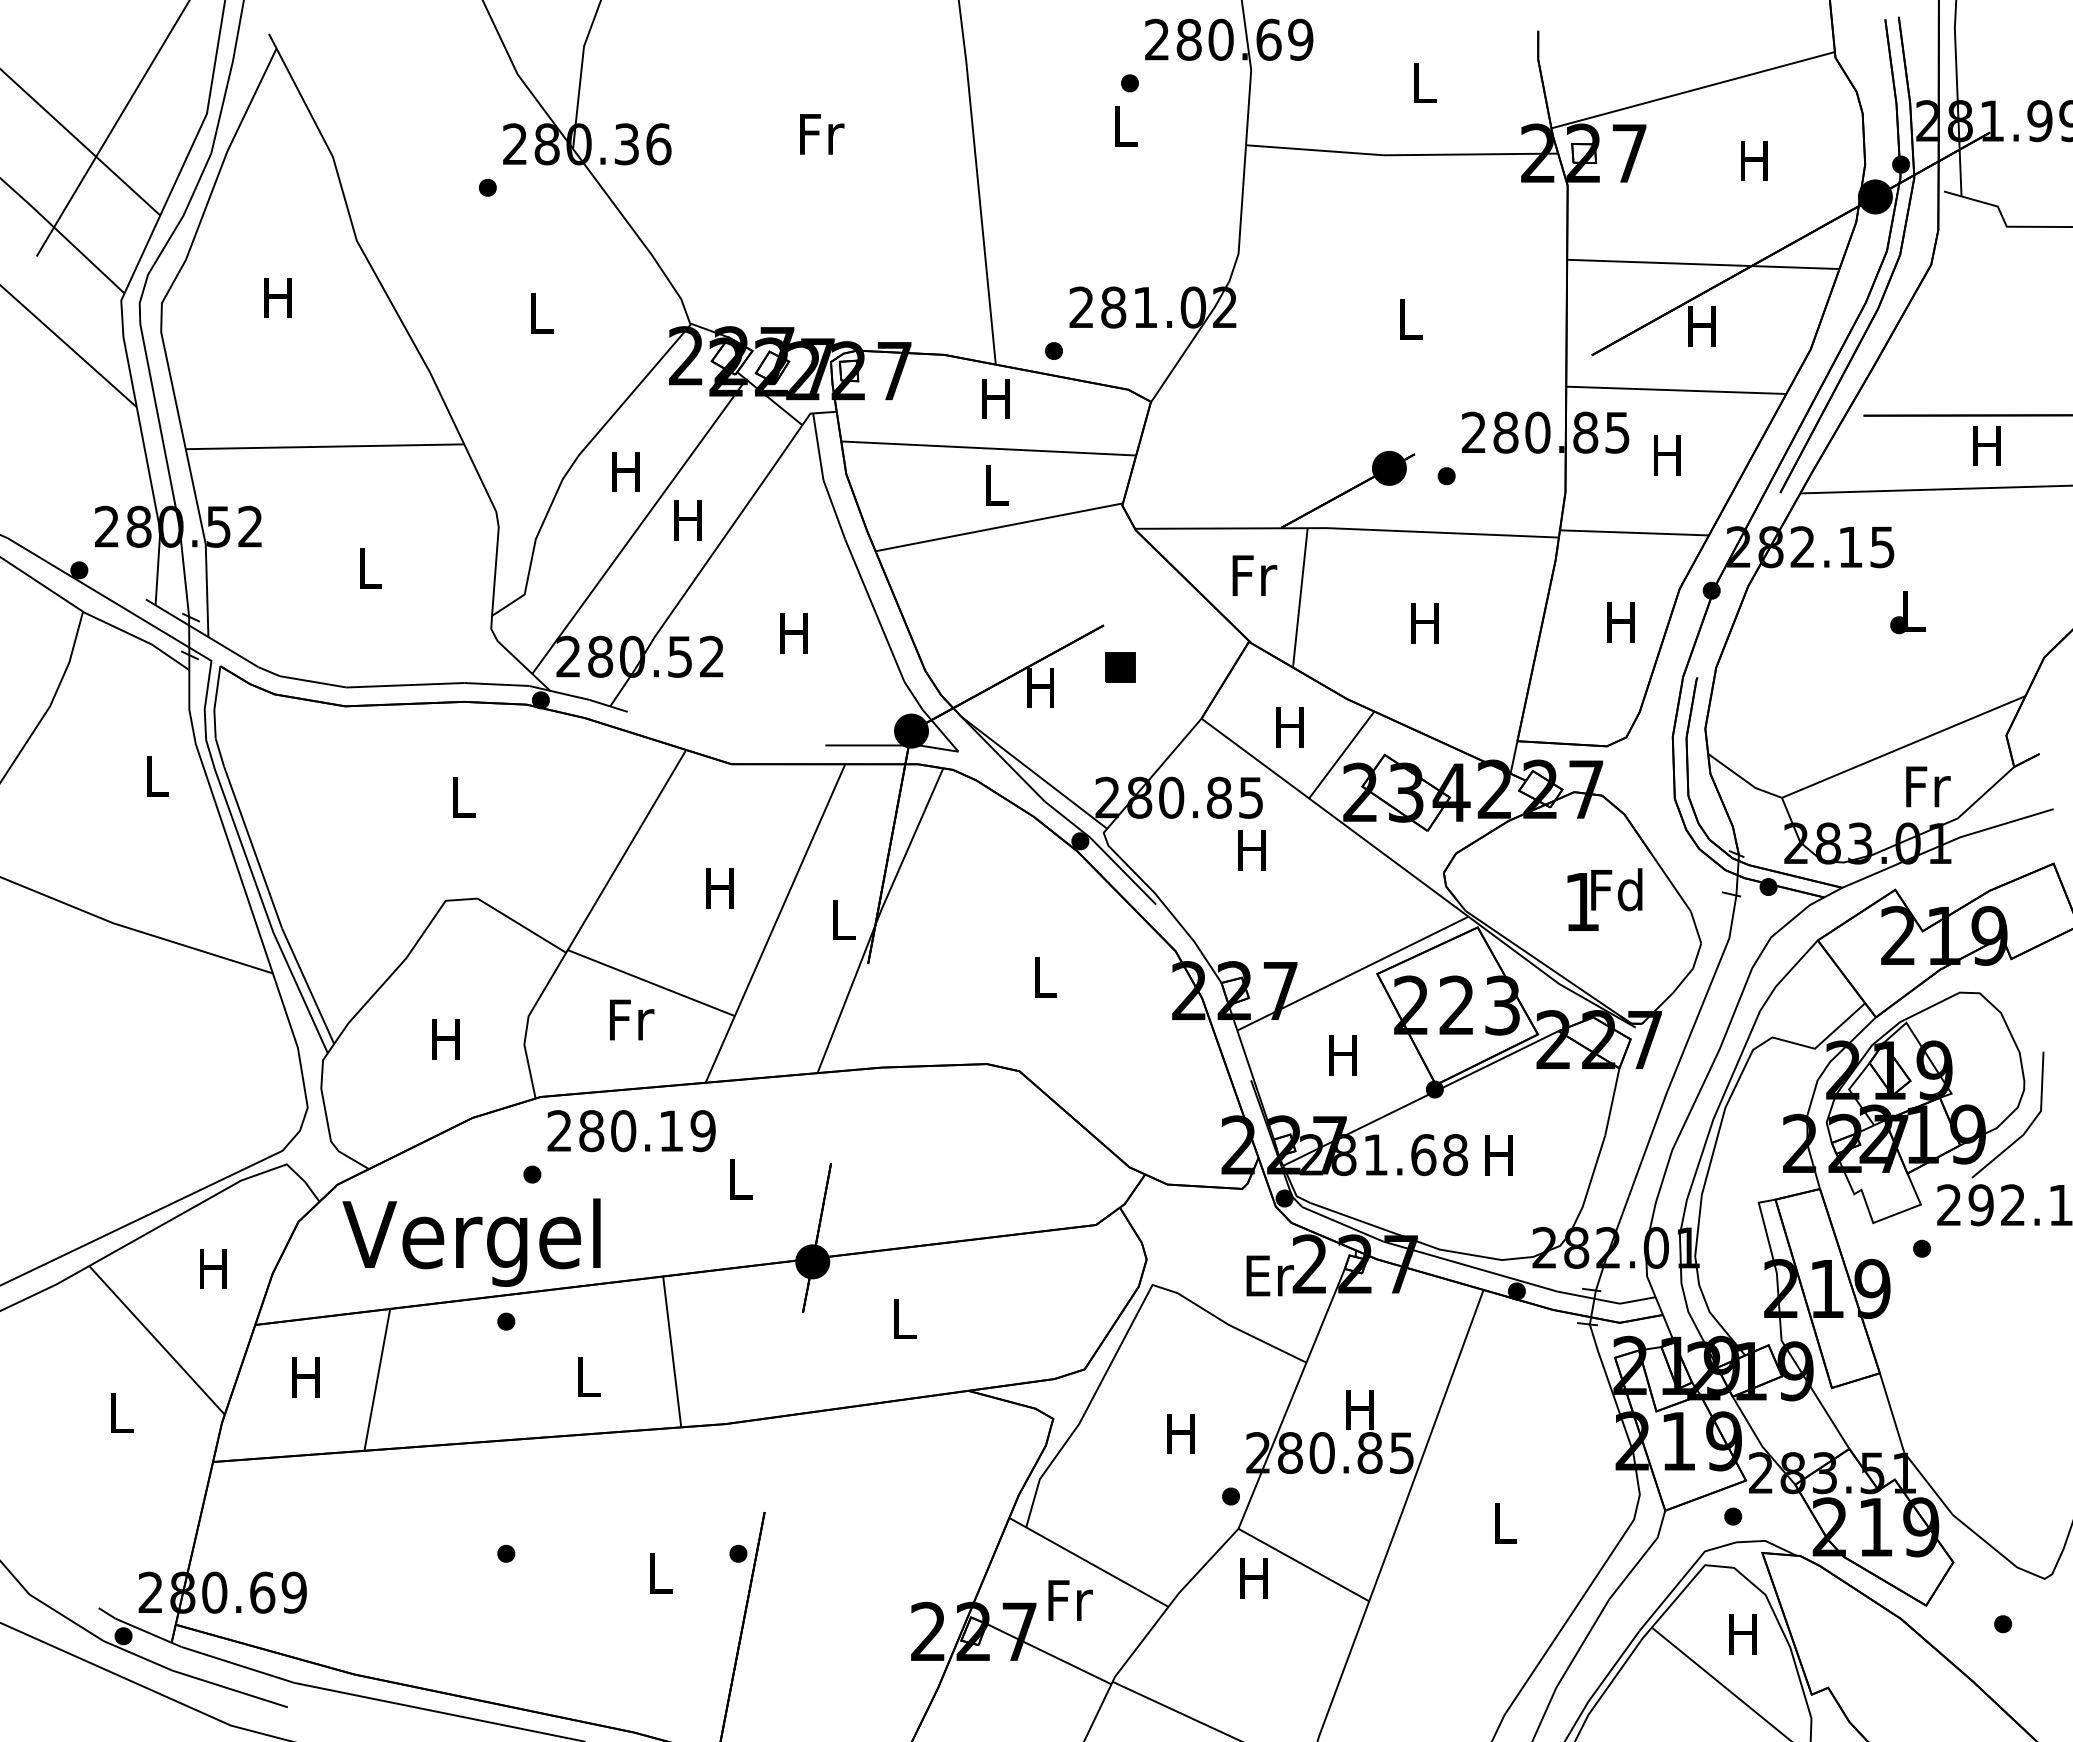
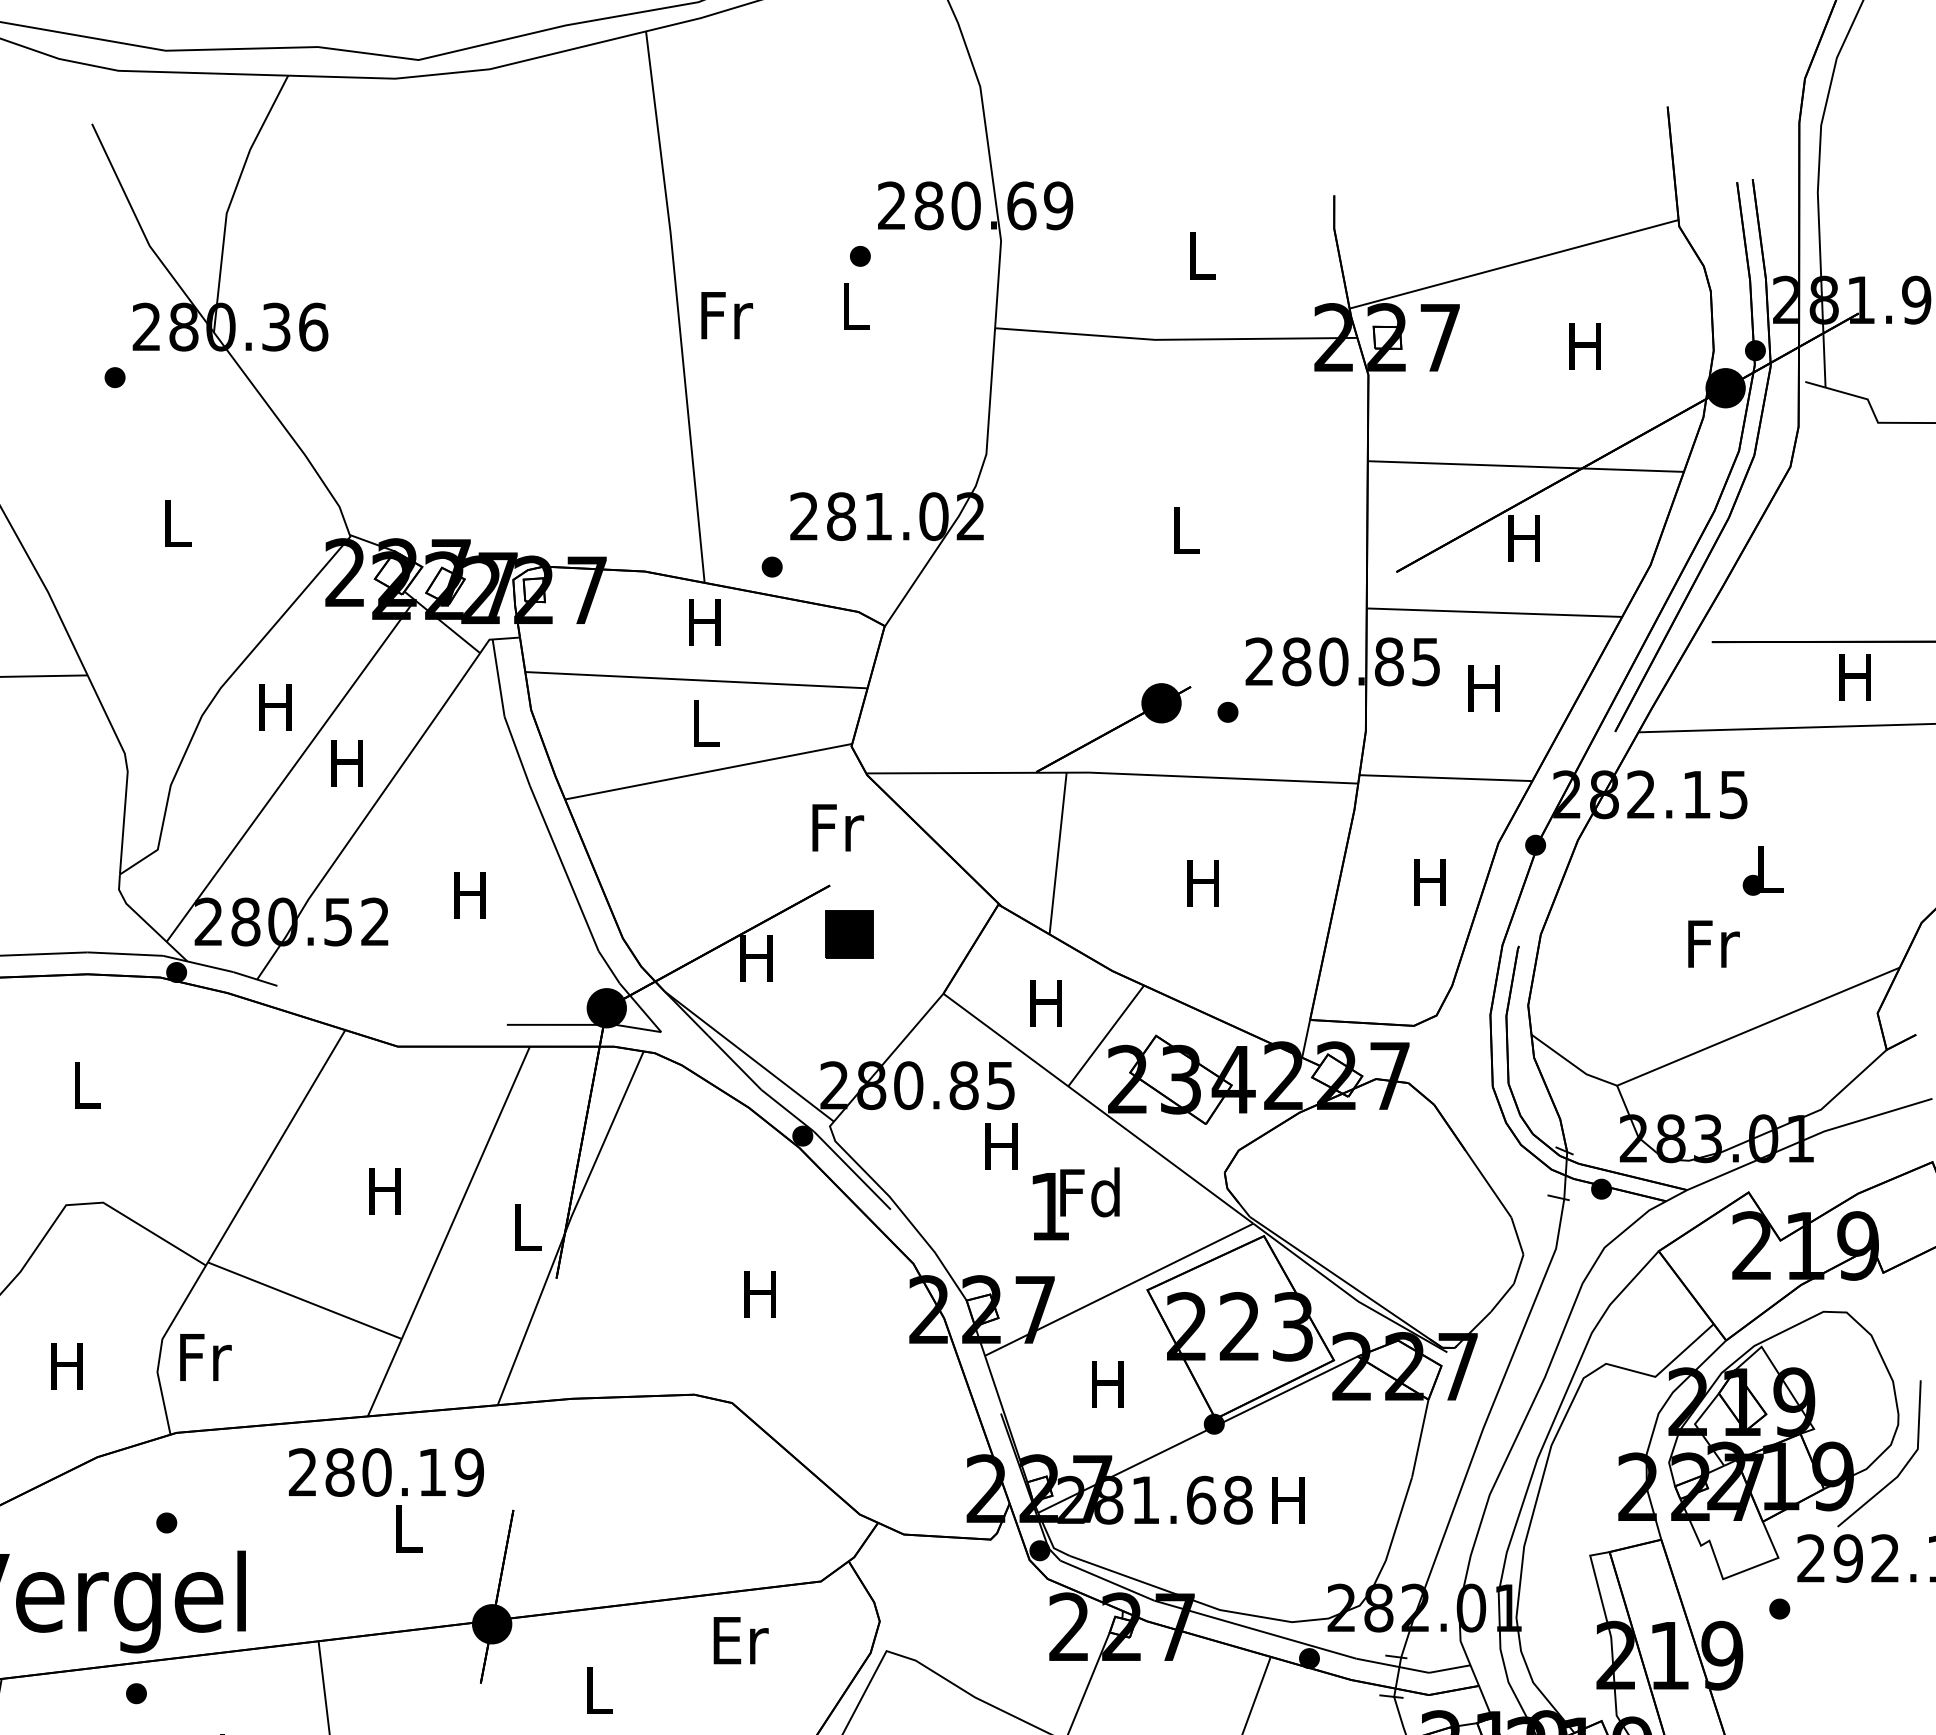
text: (822, 134) -> (727, 315), moved
text: (1254, 575) -> (837, 827), moved
part: (1120, 667) -> (849, 934), size x1.4
text: (1928, 786) -> (1714, 943), moved
text: (1604, 899) -> (1075, 1203), moved
text: (1043, 977) -> (760, 1294), L -> H
text: (632, 1019) -> (206, 1356), moved
text: (631, 1131) -> (386, 1472), moved
text: (1269, 1275) -> (740, 1640), moved

